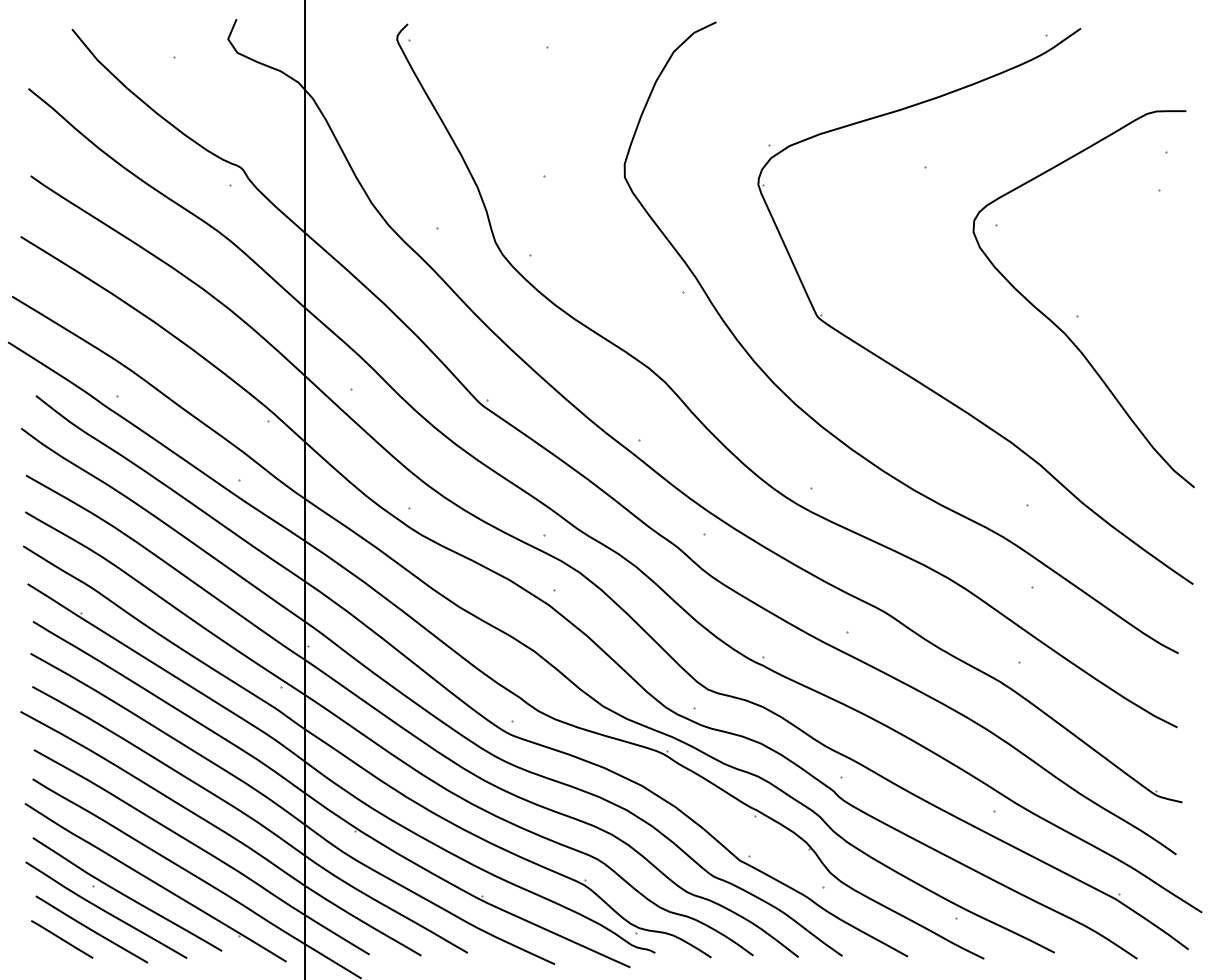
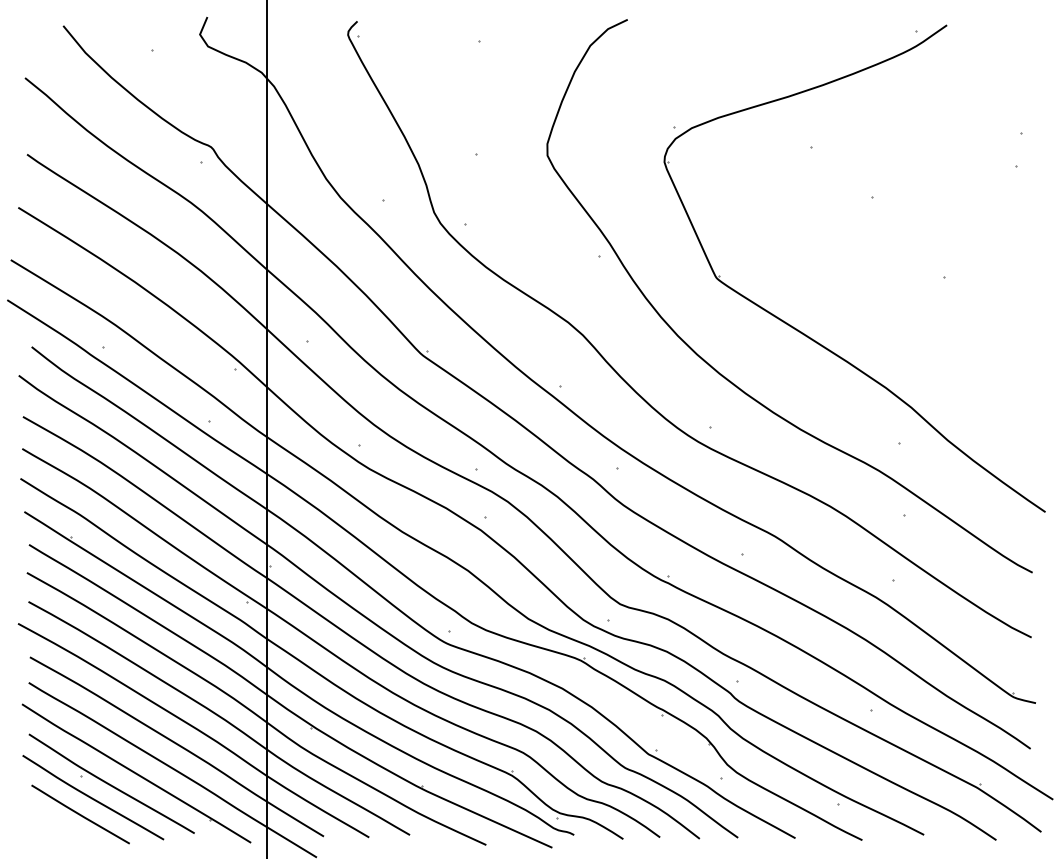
curve: (1056, 324) -> (925, 284), removed
line: (62, 939) -> (54, 823), removed

